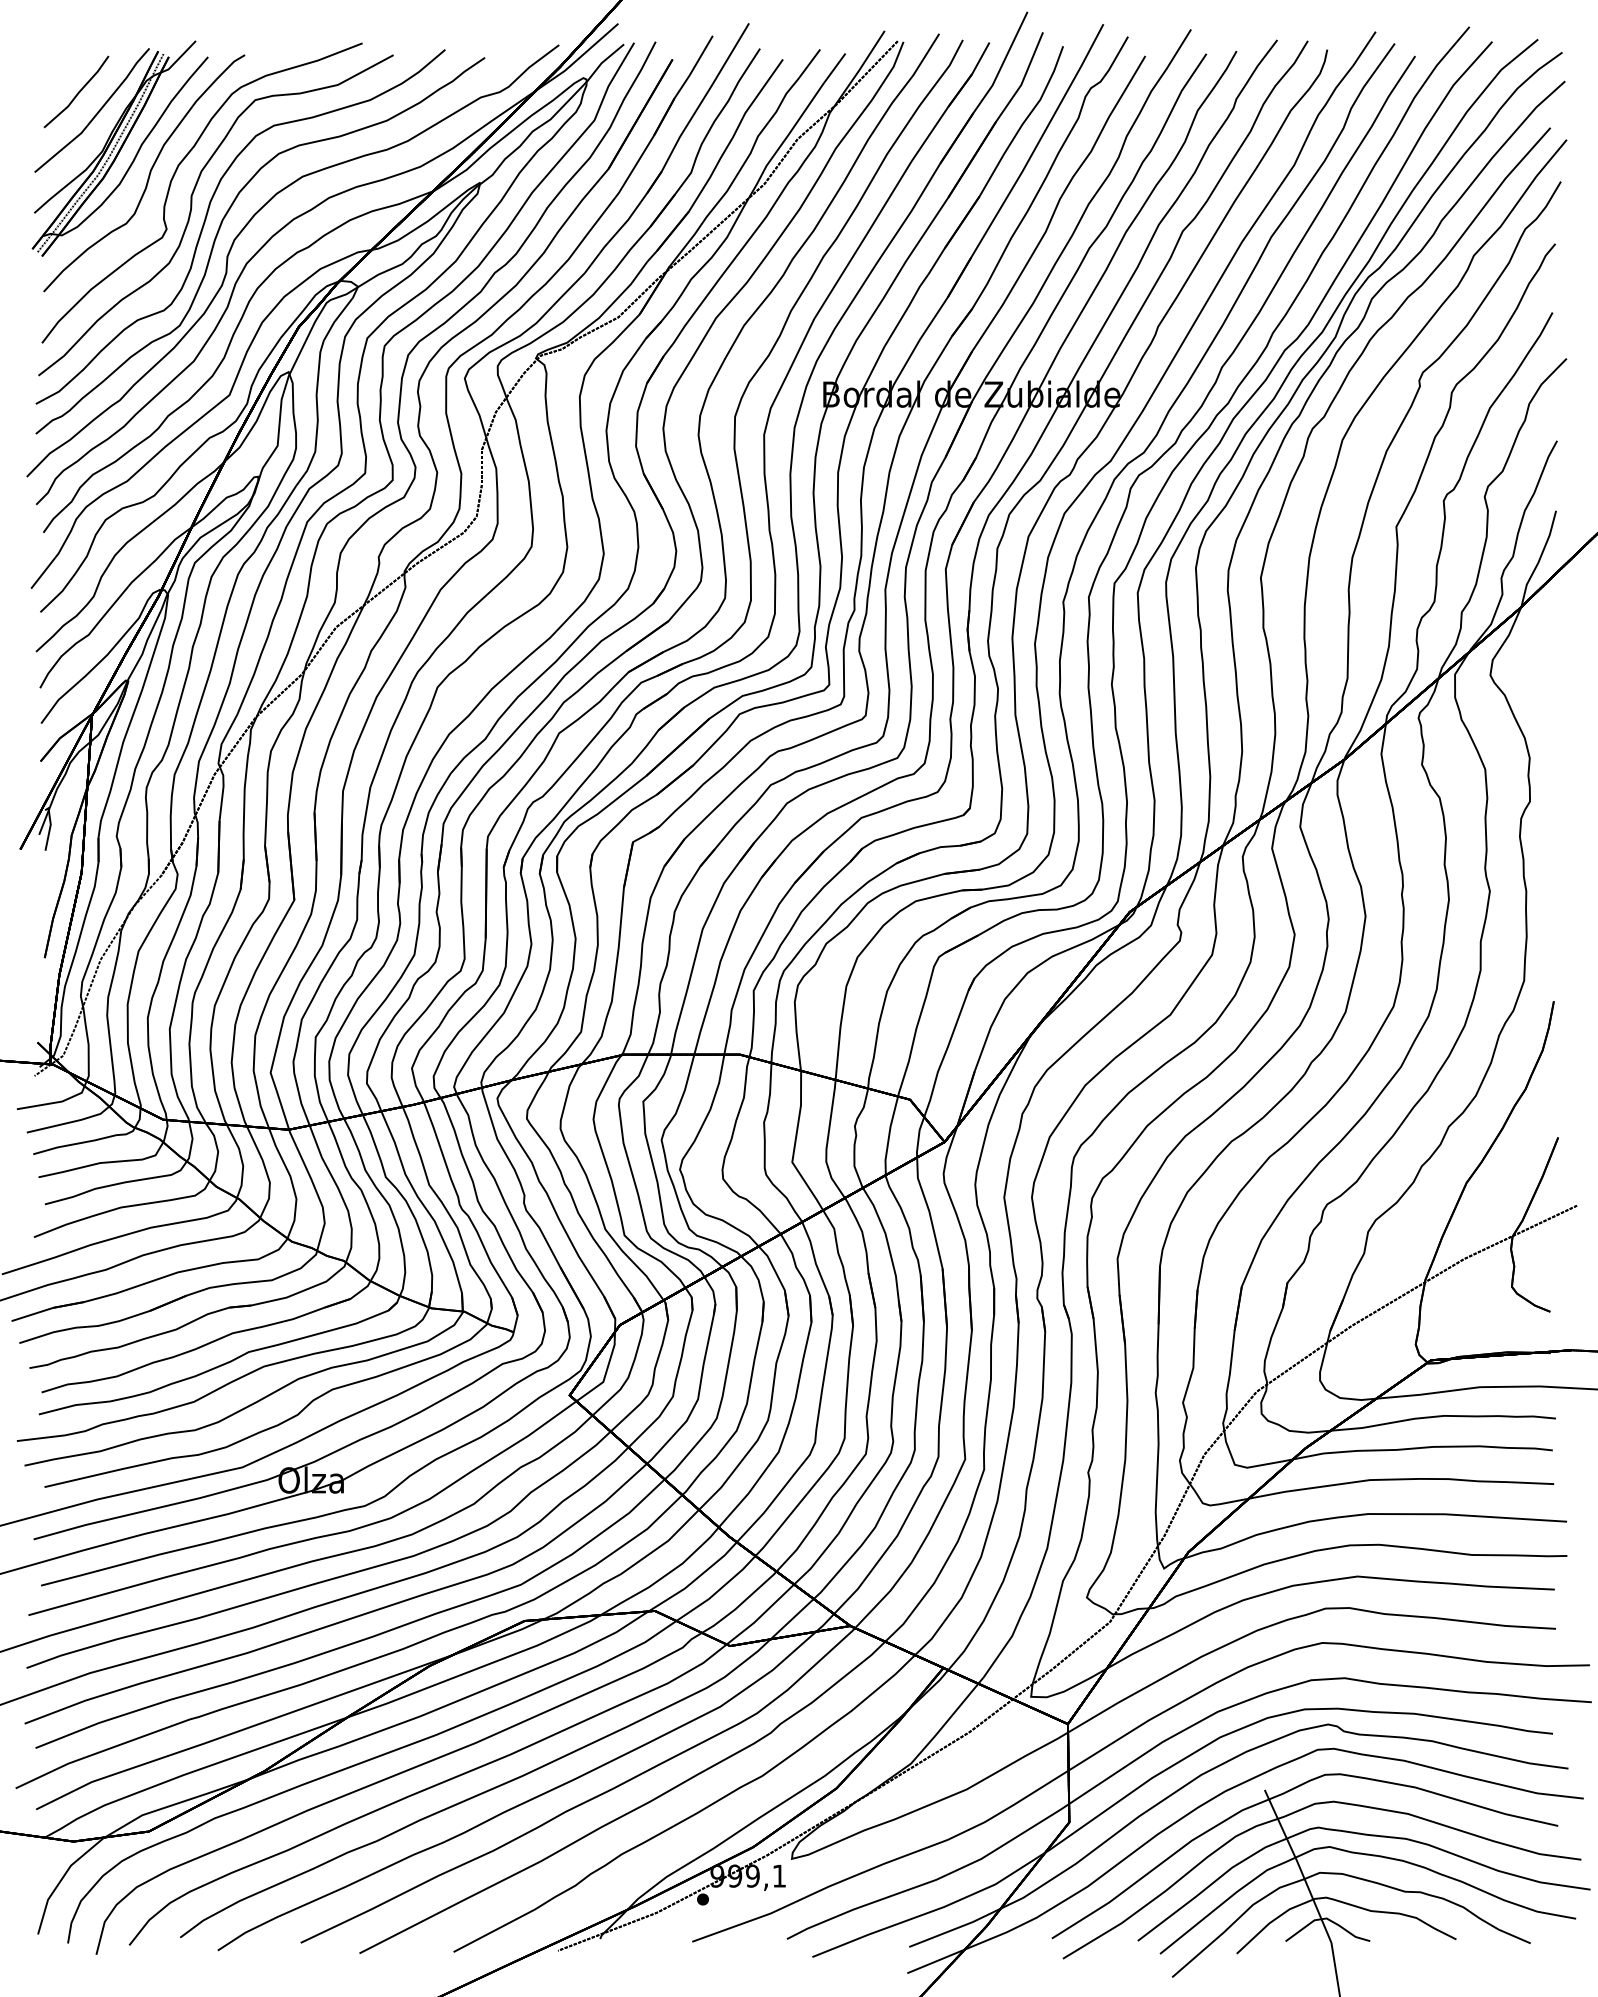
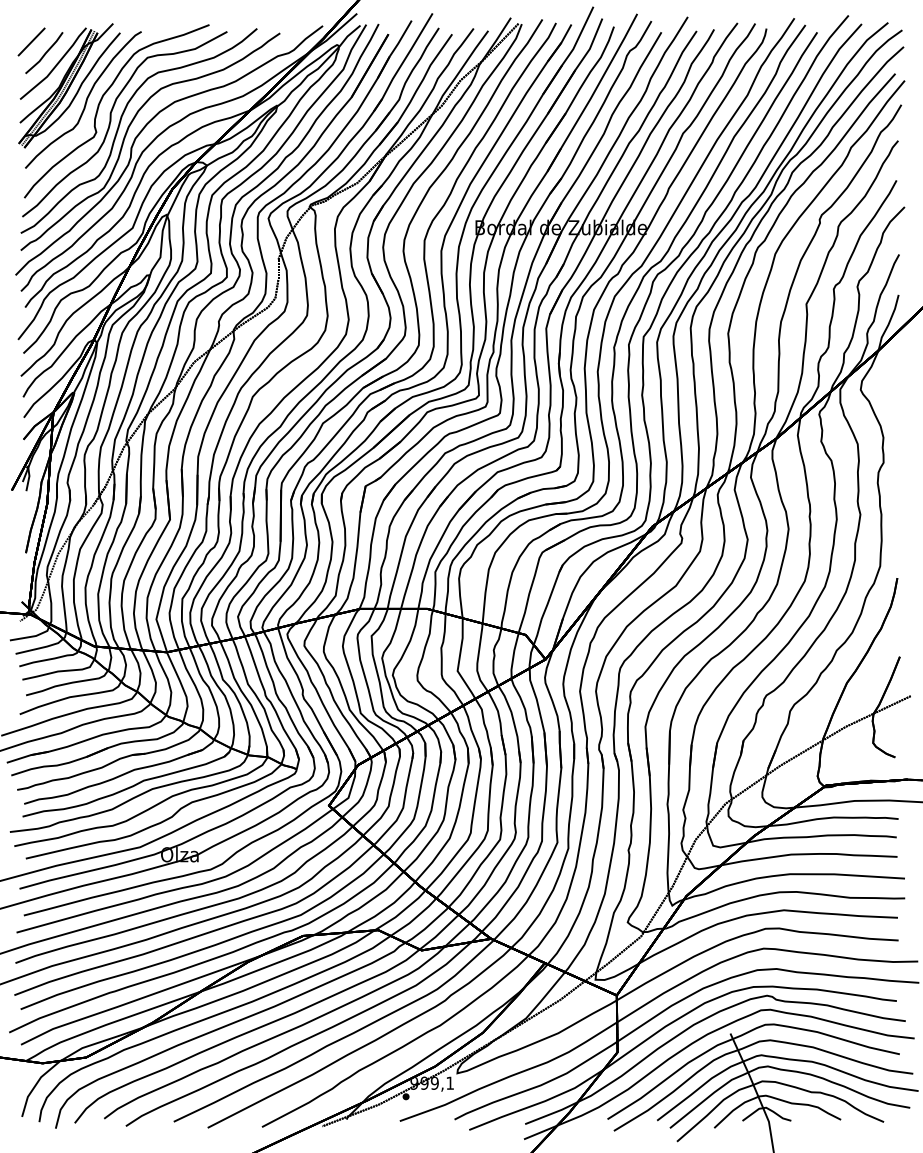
line: (54, 71) -> (31, 41), added

